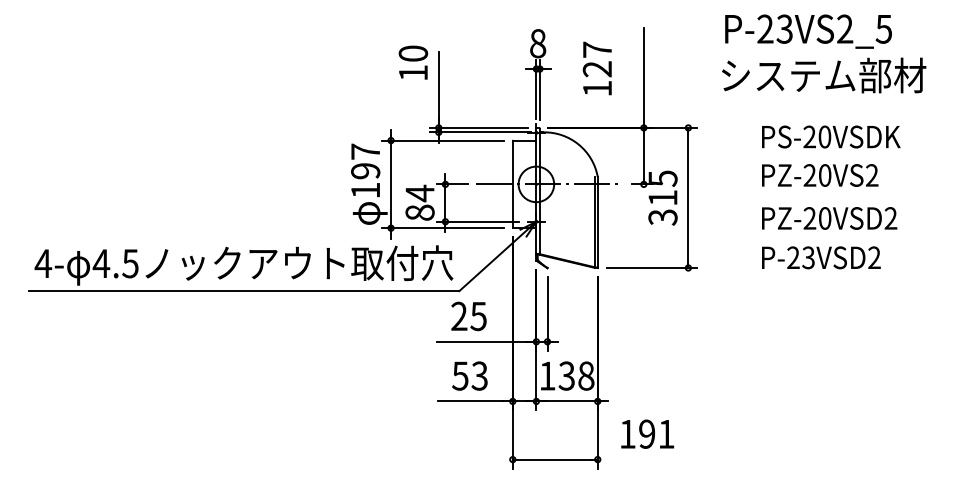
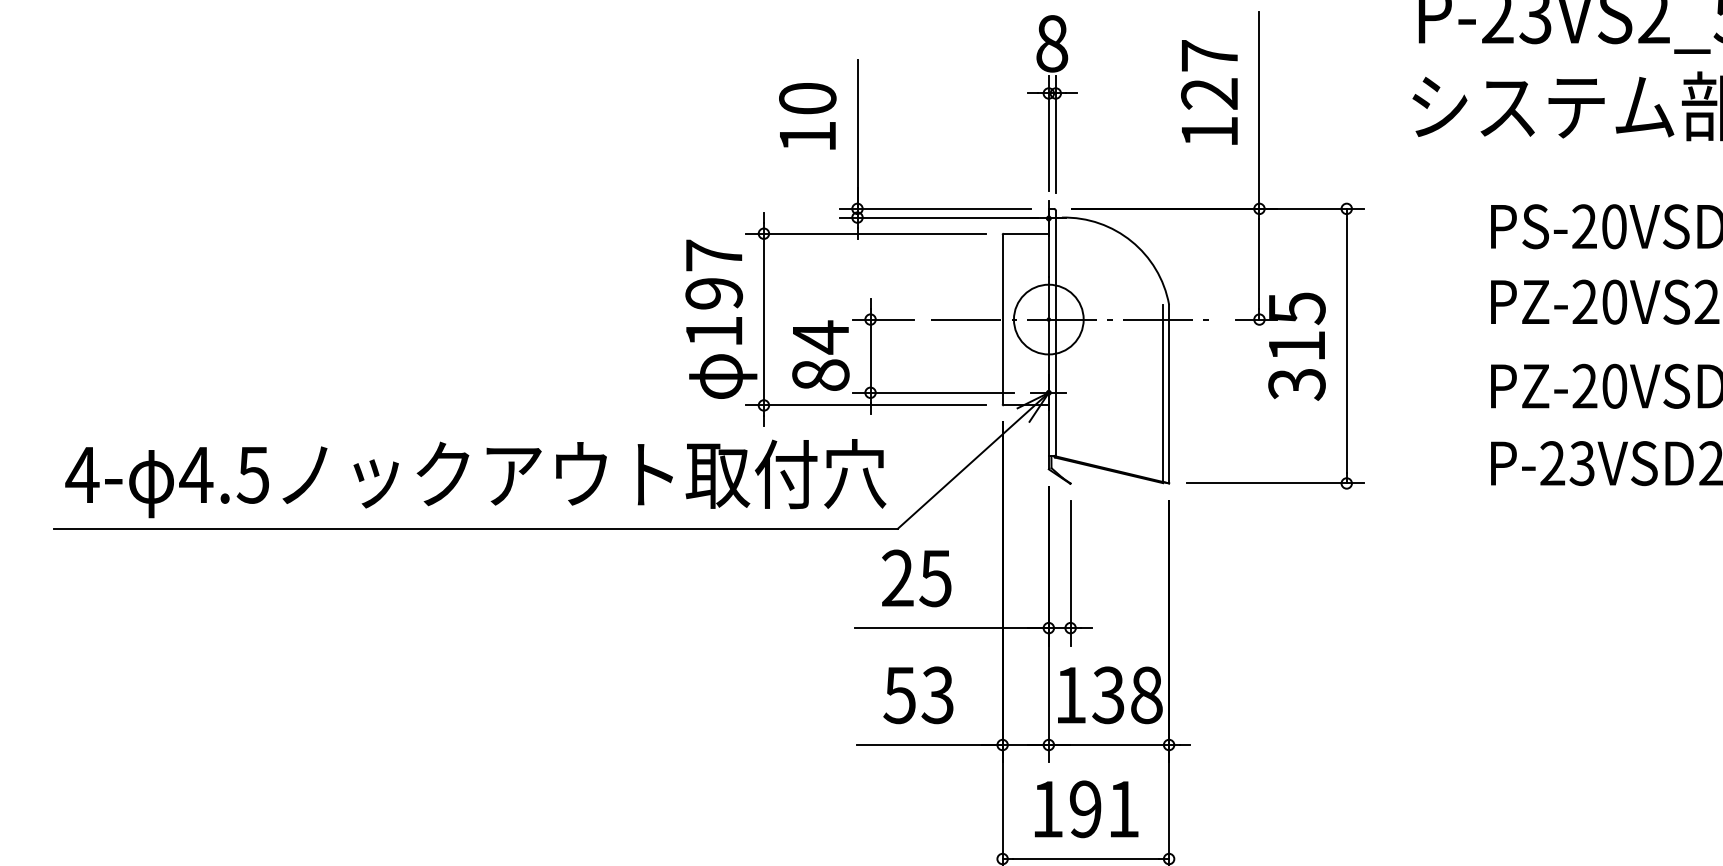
text: (413, 62) -> (807, 115), moved
text: (596, 68) -> (1207, 92), moved
text: (647, 433) -> (1086, 807), moved

